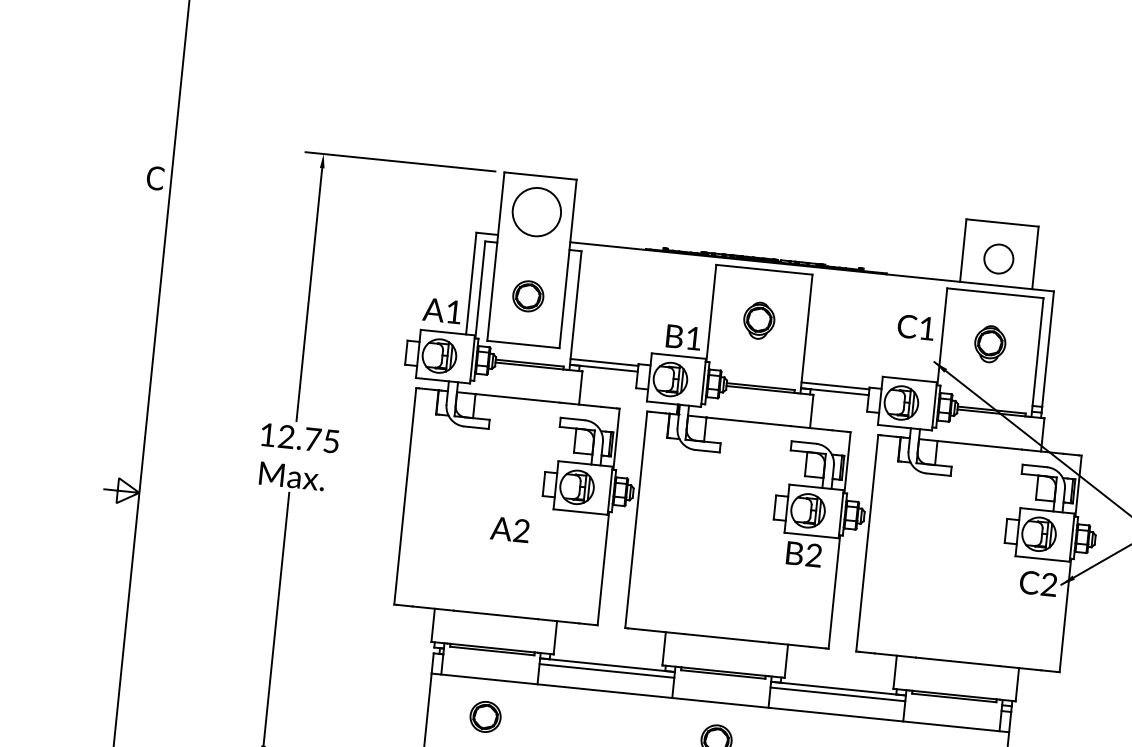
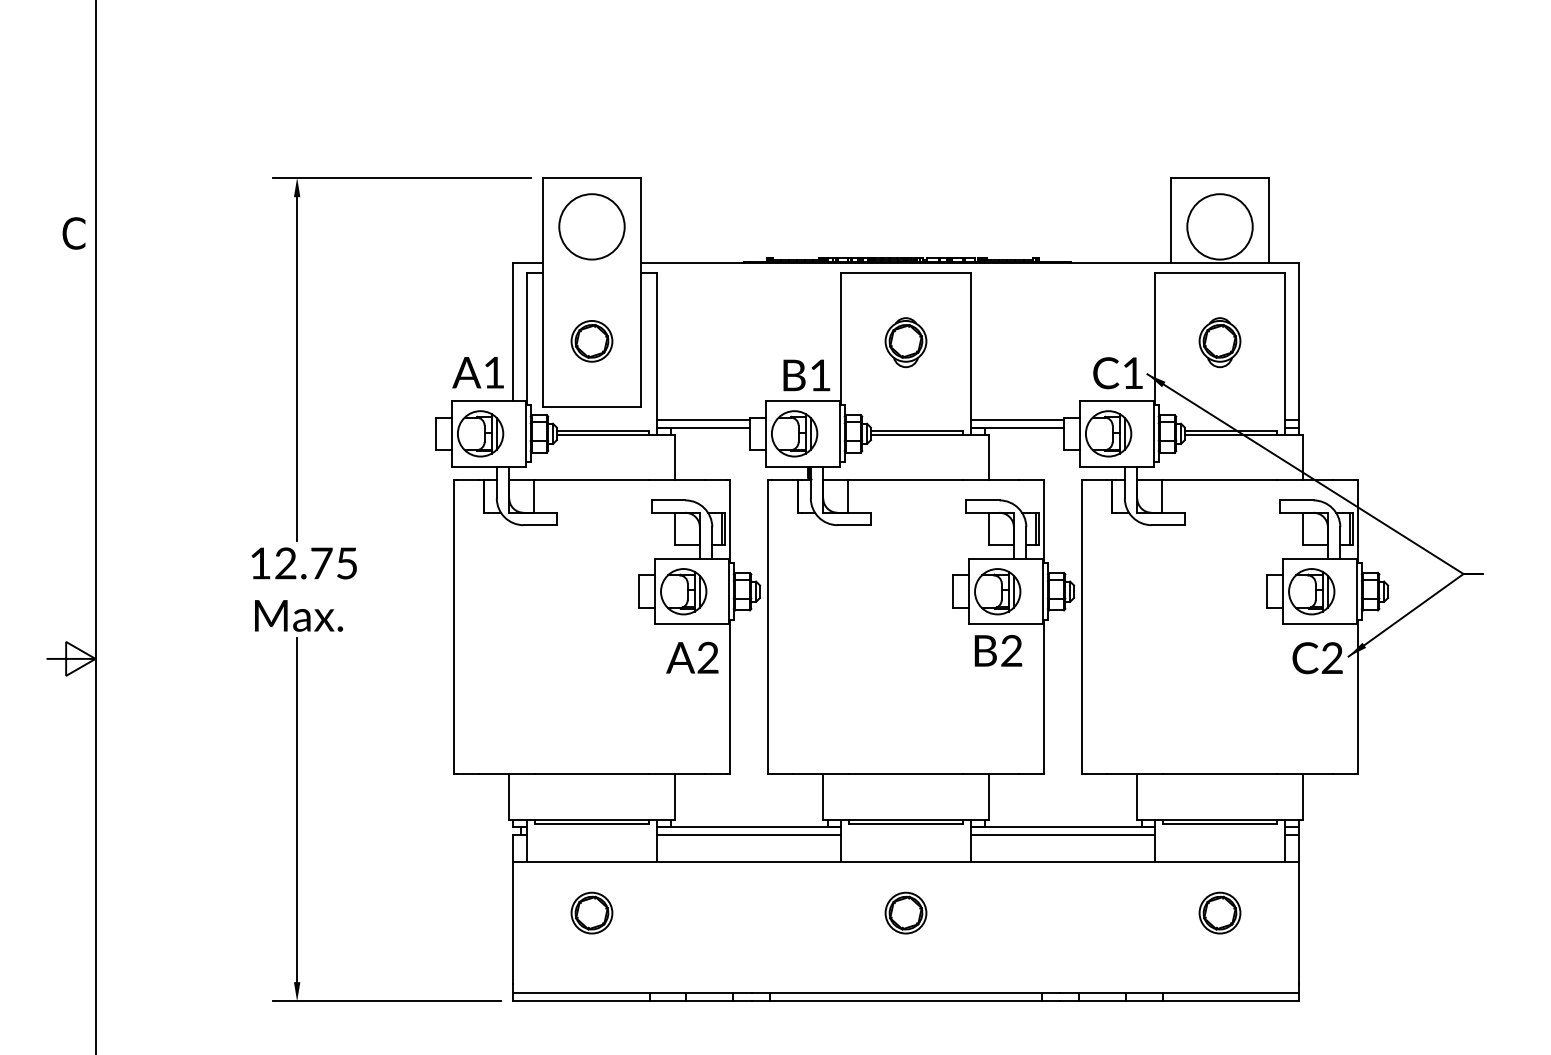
circle: (998, 258) -> (1219, 226), size x1.67
text: (915, 327) -> (1117, 373), moved
text: (510, 529) -> (692, 657), moved

